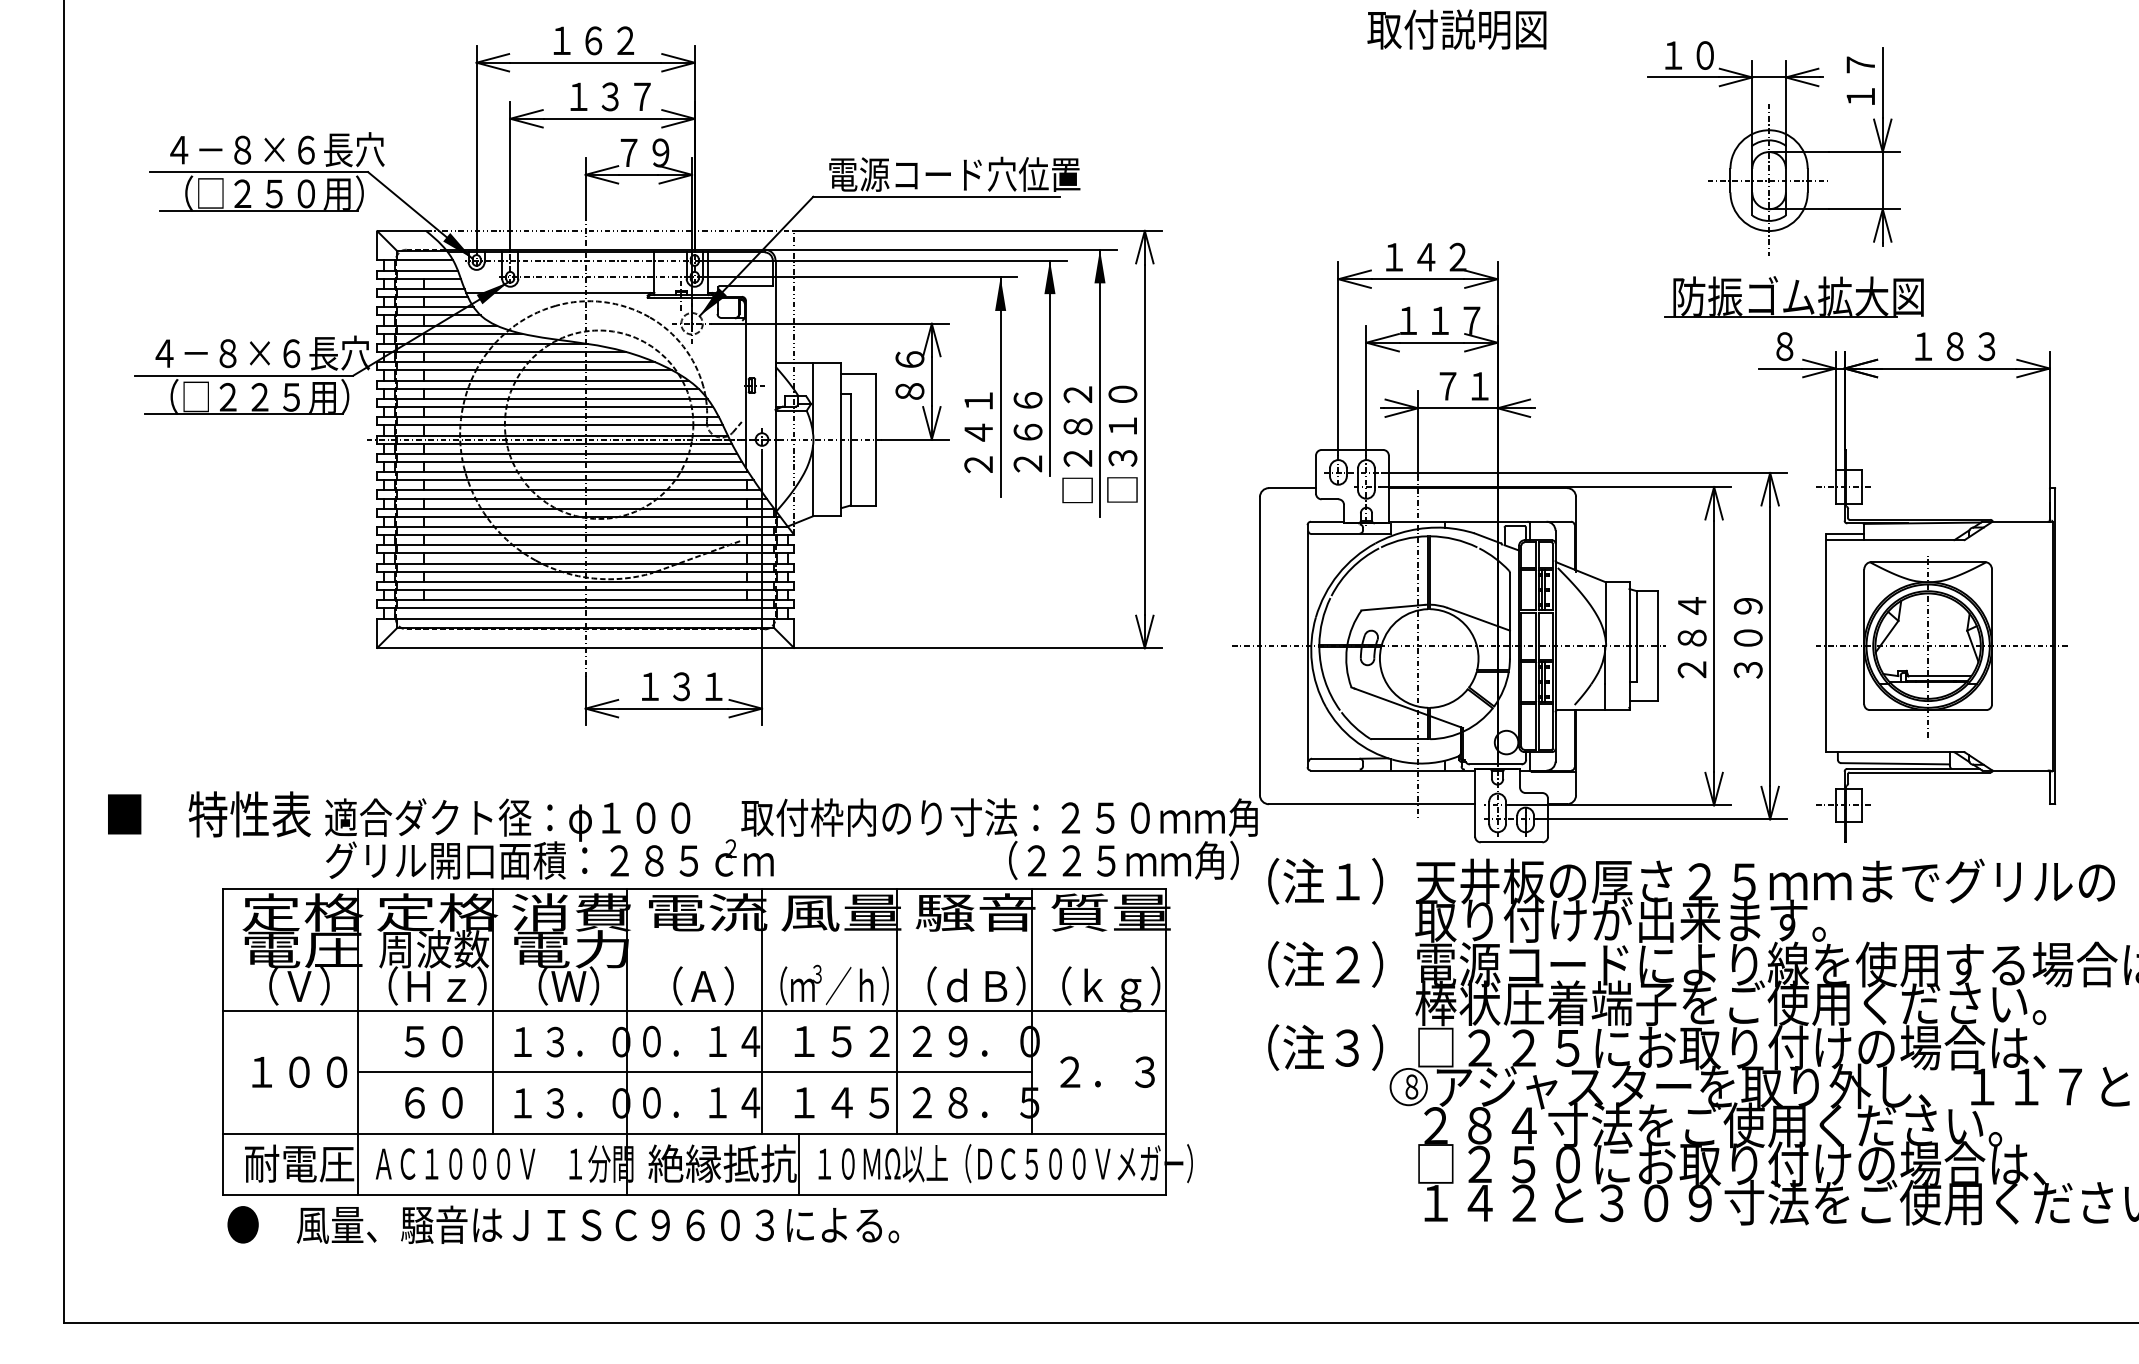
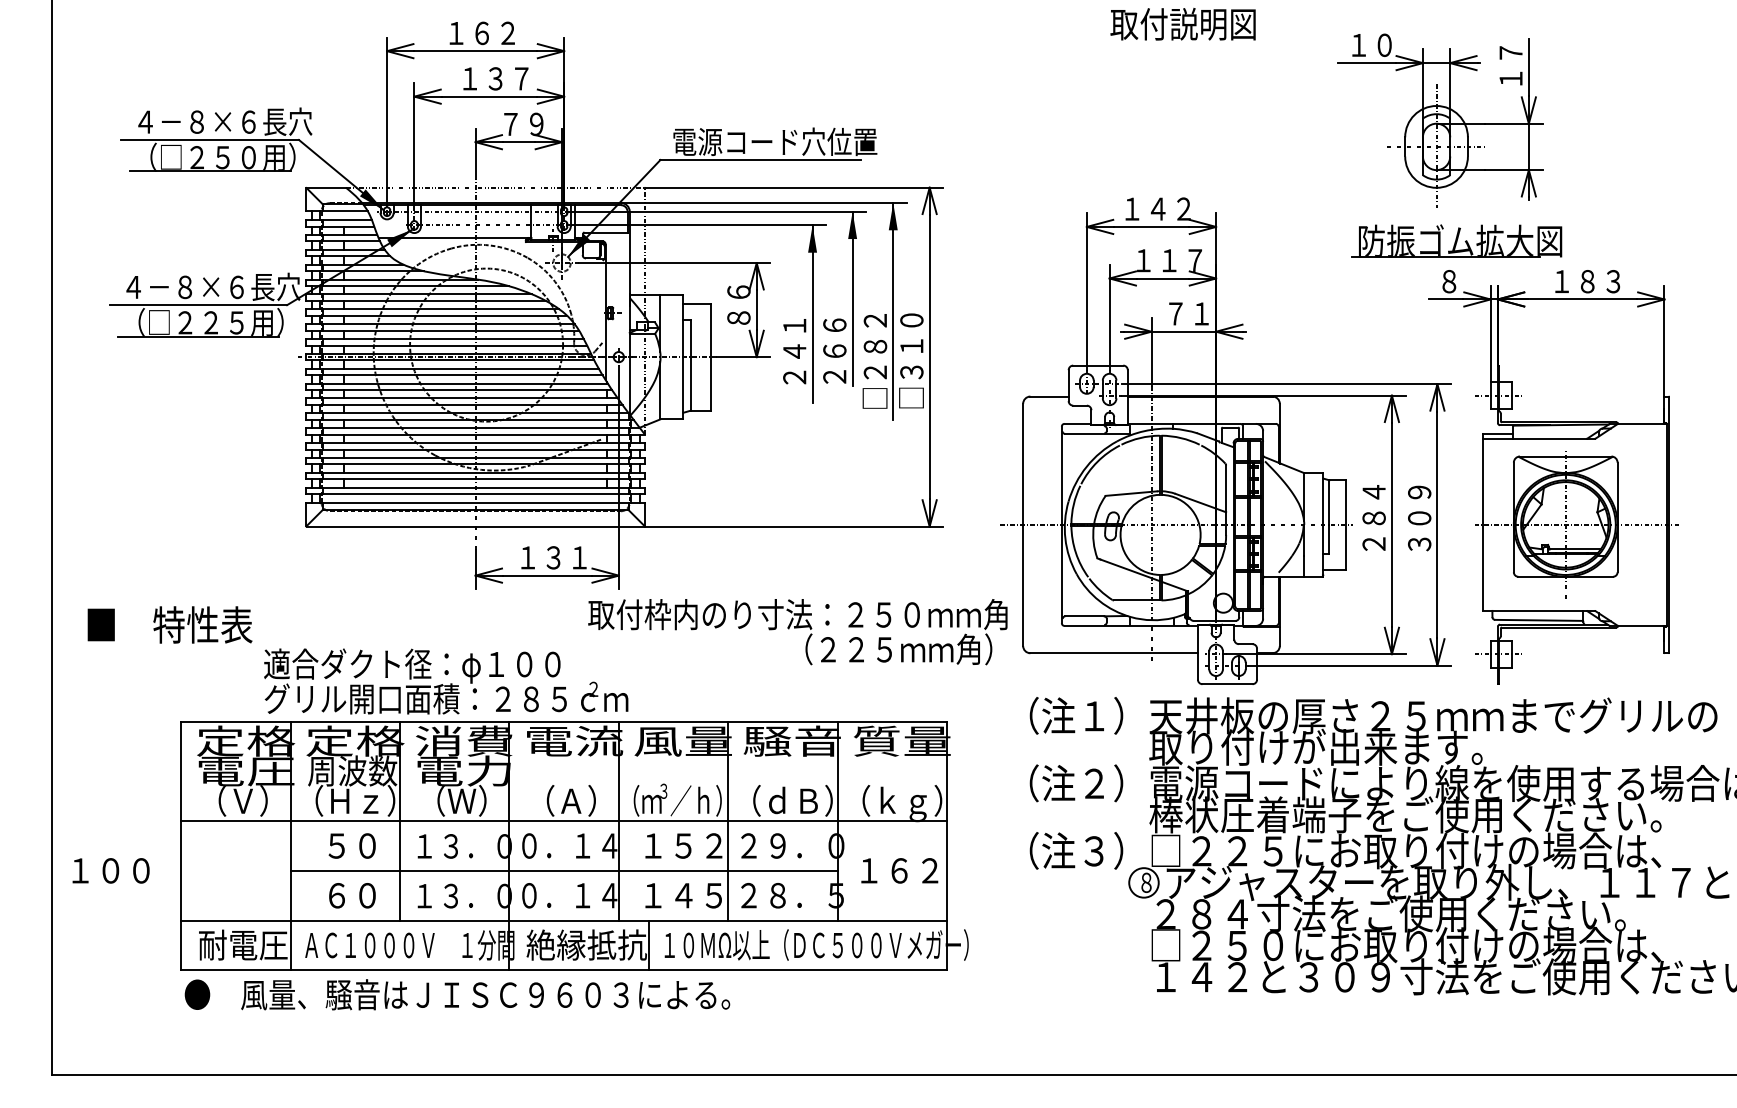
text: (209, 814) -> (170, 625), moved
text: (999, 838) -> (797, 631), moved
text: (299, 1071) -> (110, 870), moved
text: (1107, 1072) -> (899, 871), ２．３ -> １６２

